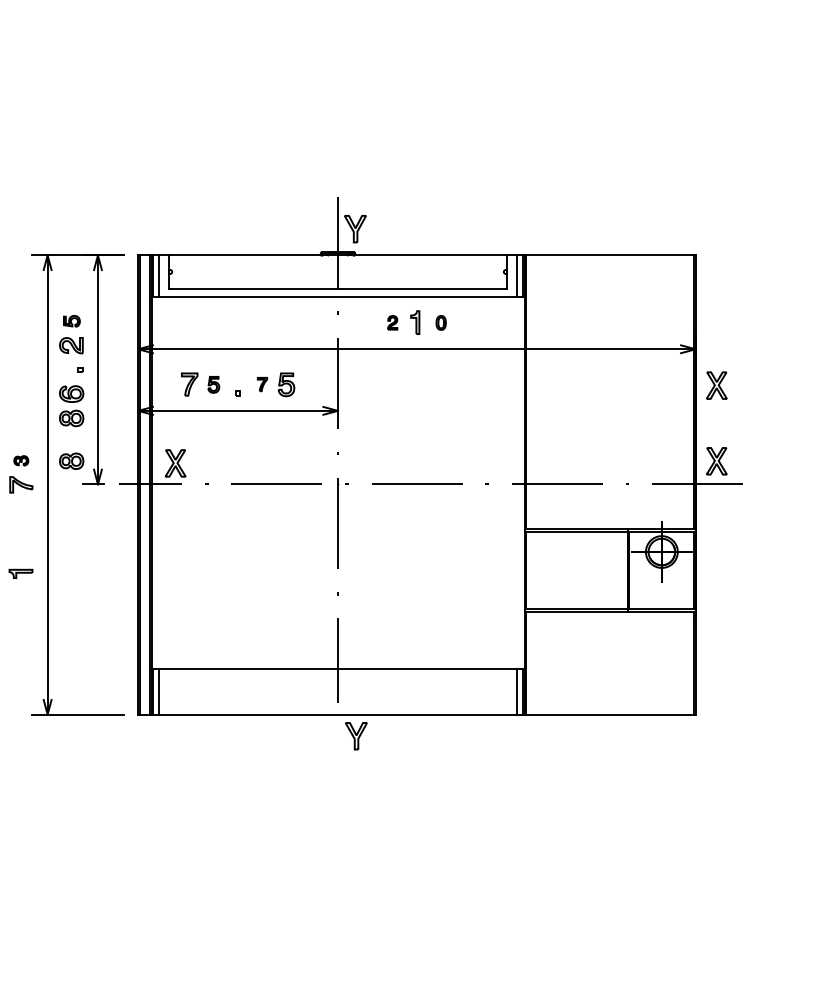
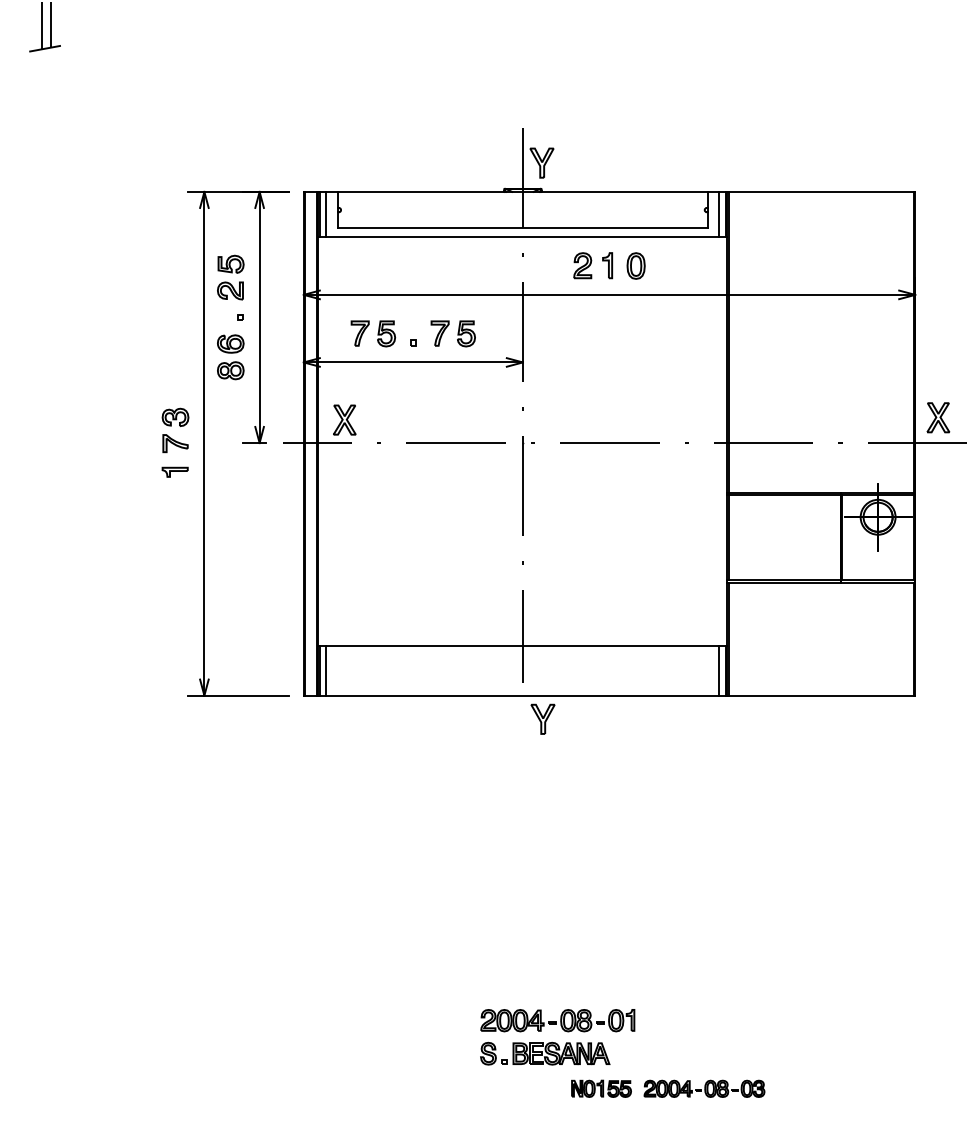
part: (71, 320) -> (230, 263), size x1.43
part: (392, 322) -> (582, 265), size x1.67
part: (440, 322) -> (635, 265), size x1.67
part: (213, 384) -> (386, 333), size x1.43
part: (261, 384) -> (439, 333), size x1.67
part: (716, 385) -> (938, 334), removed
part: (21, 460) -> (175, 416), size x1.67
part: (71, 461) -> (230, 417), removed
part: (20, 573) -> (174, 471), moved

